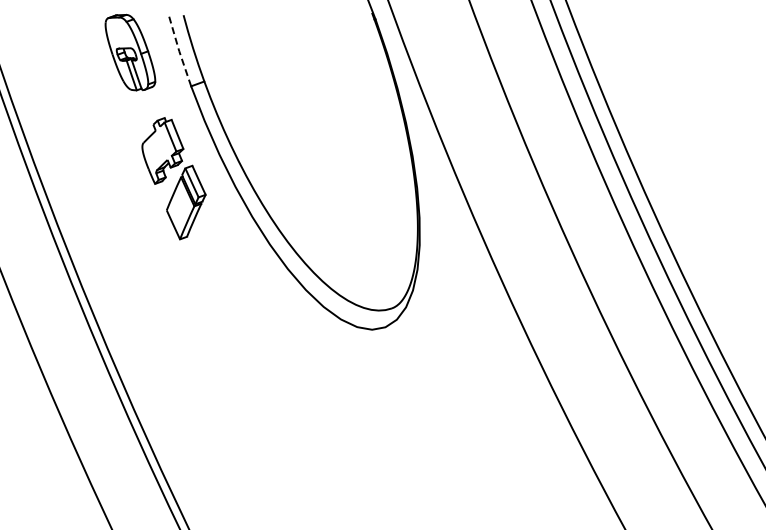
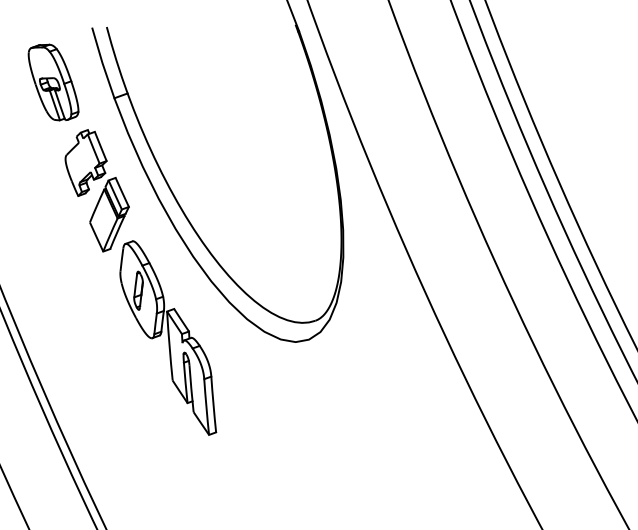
line: (179, 51) -> (102, 63), dashed -> solid
part: (130, 52) -> (53, 82), moved
part: (244, 325) -> (167, 337), added

